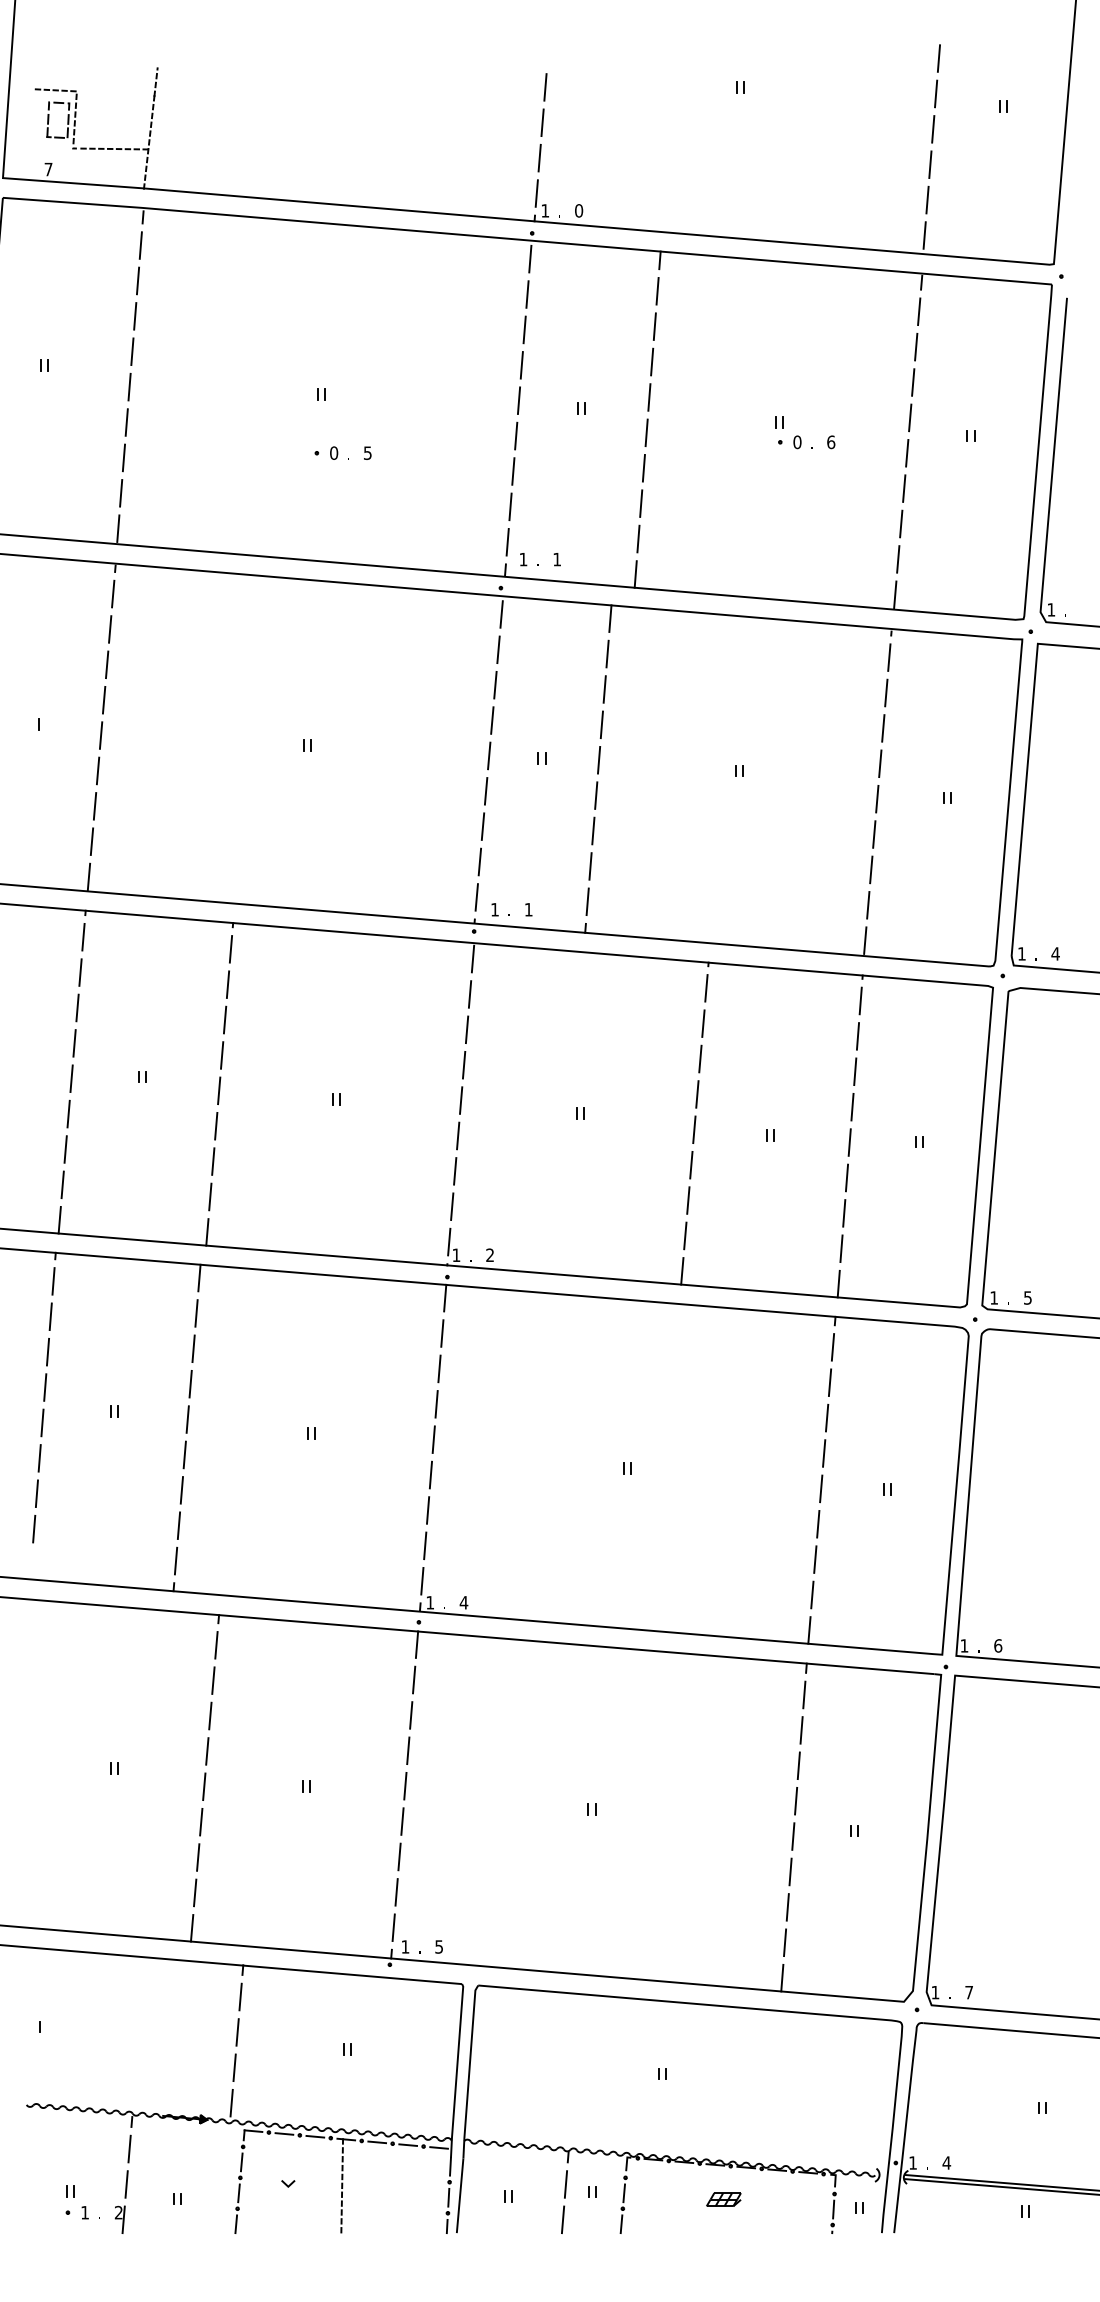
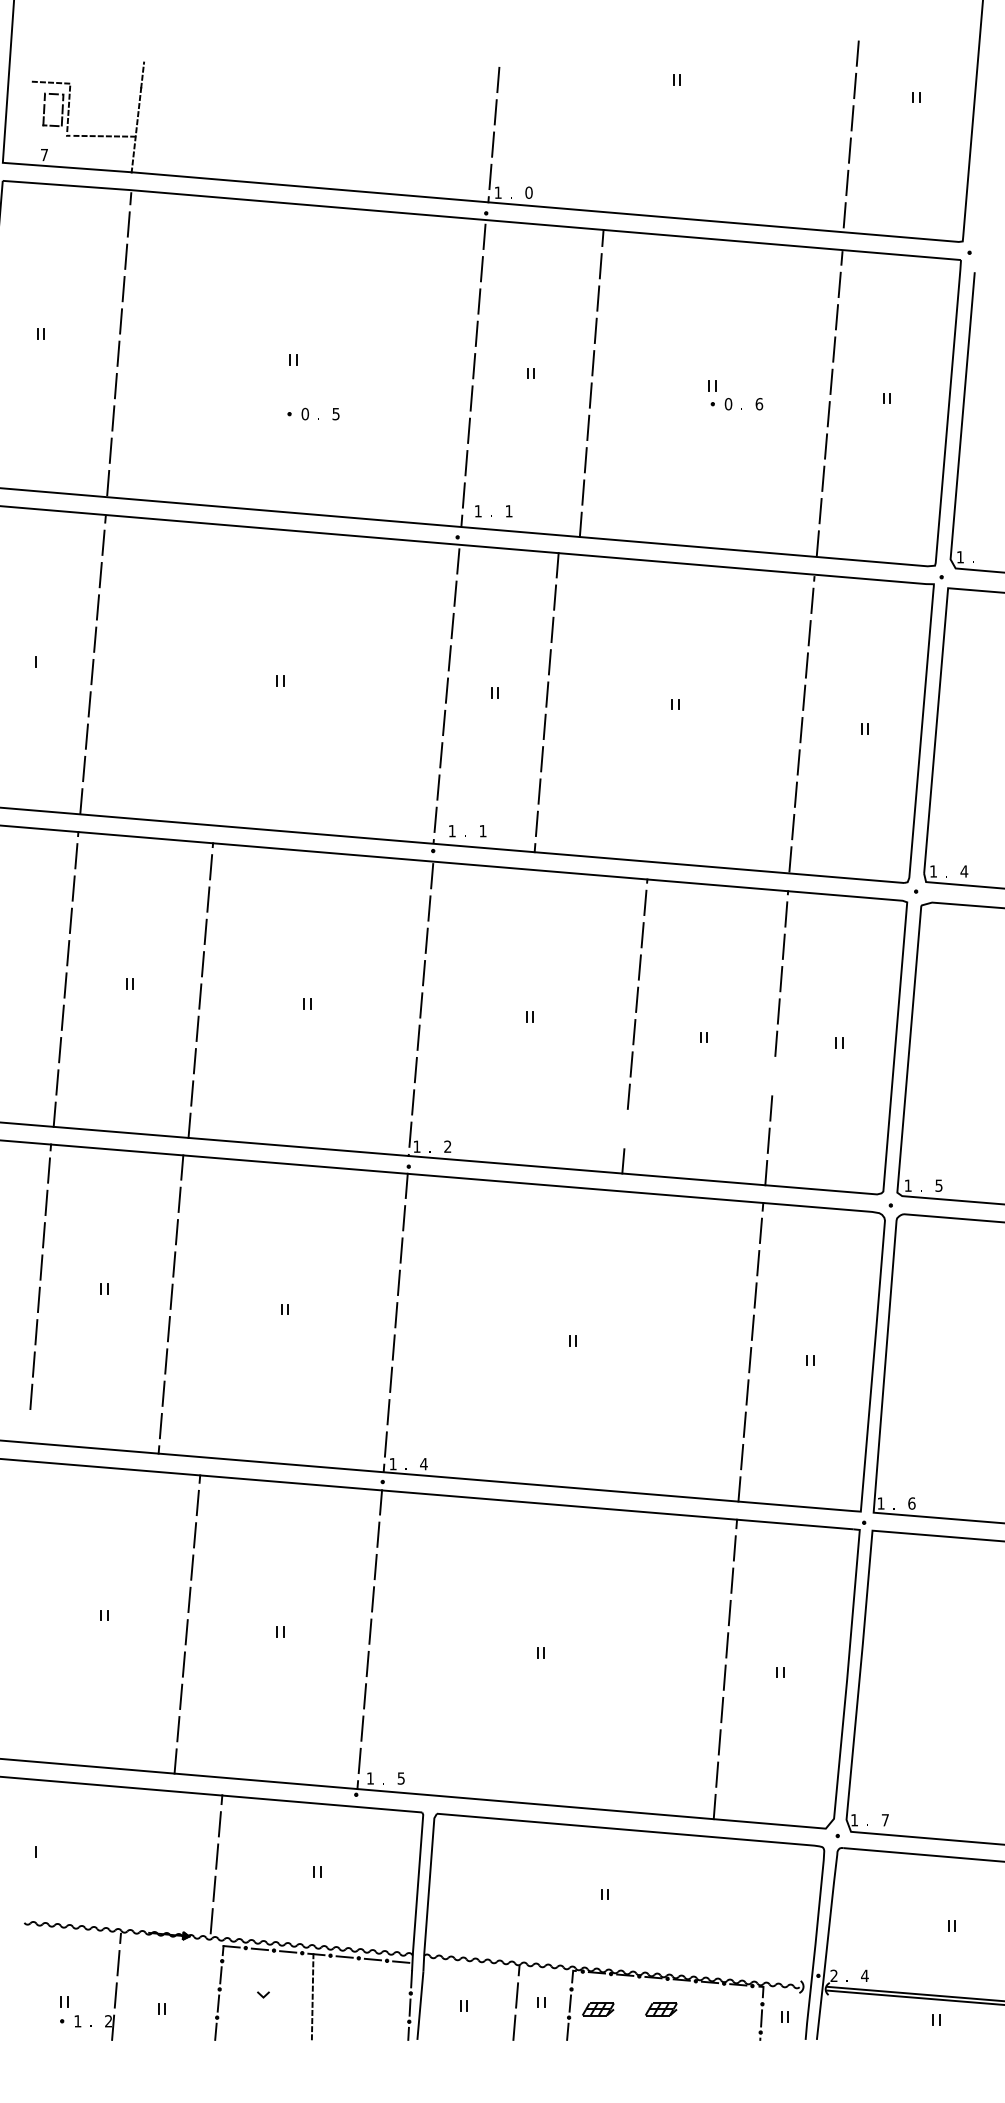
line: (846, 1178) -> (773, 1076), removed
line: (685, 1235) -> (626, 1128), removed
text: (912, 2162) -> (833, 1975), 1 -> 2
part: (655, 2199) -> (598, 2009), added

